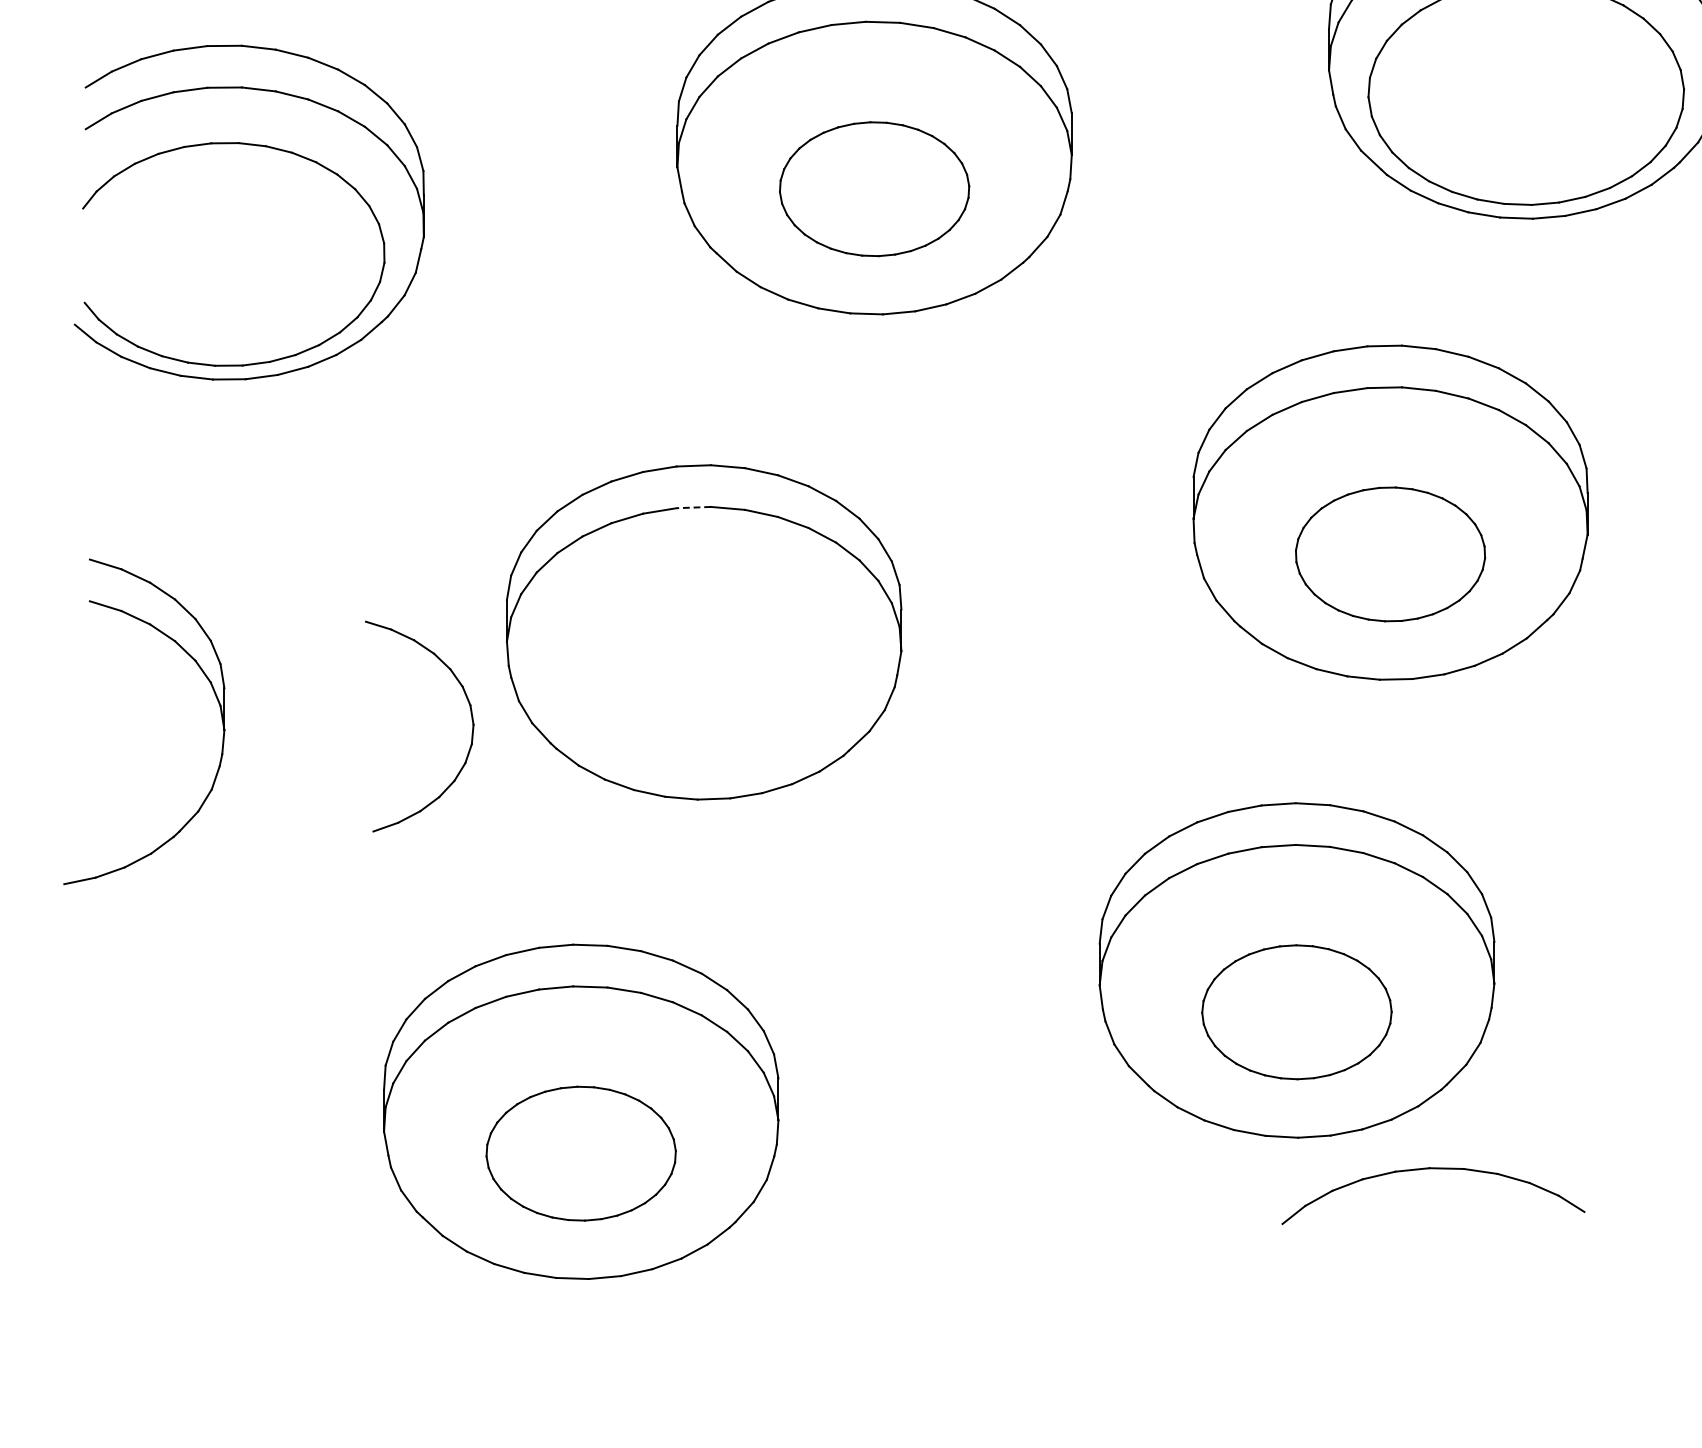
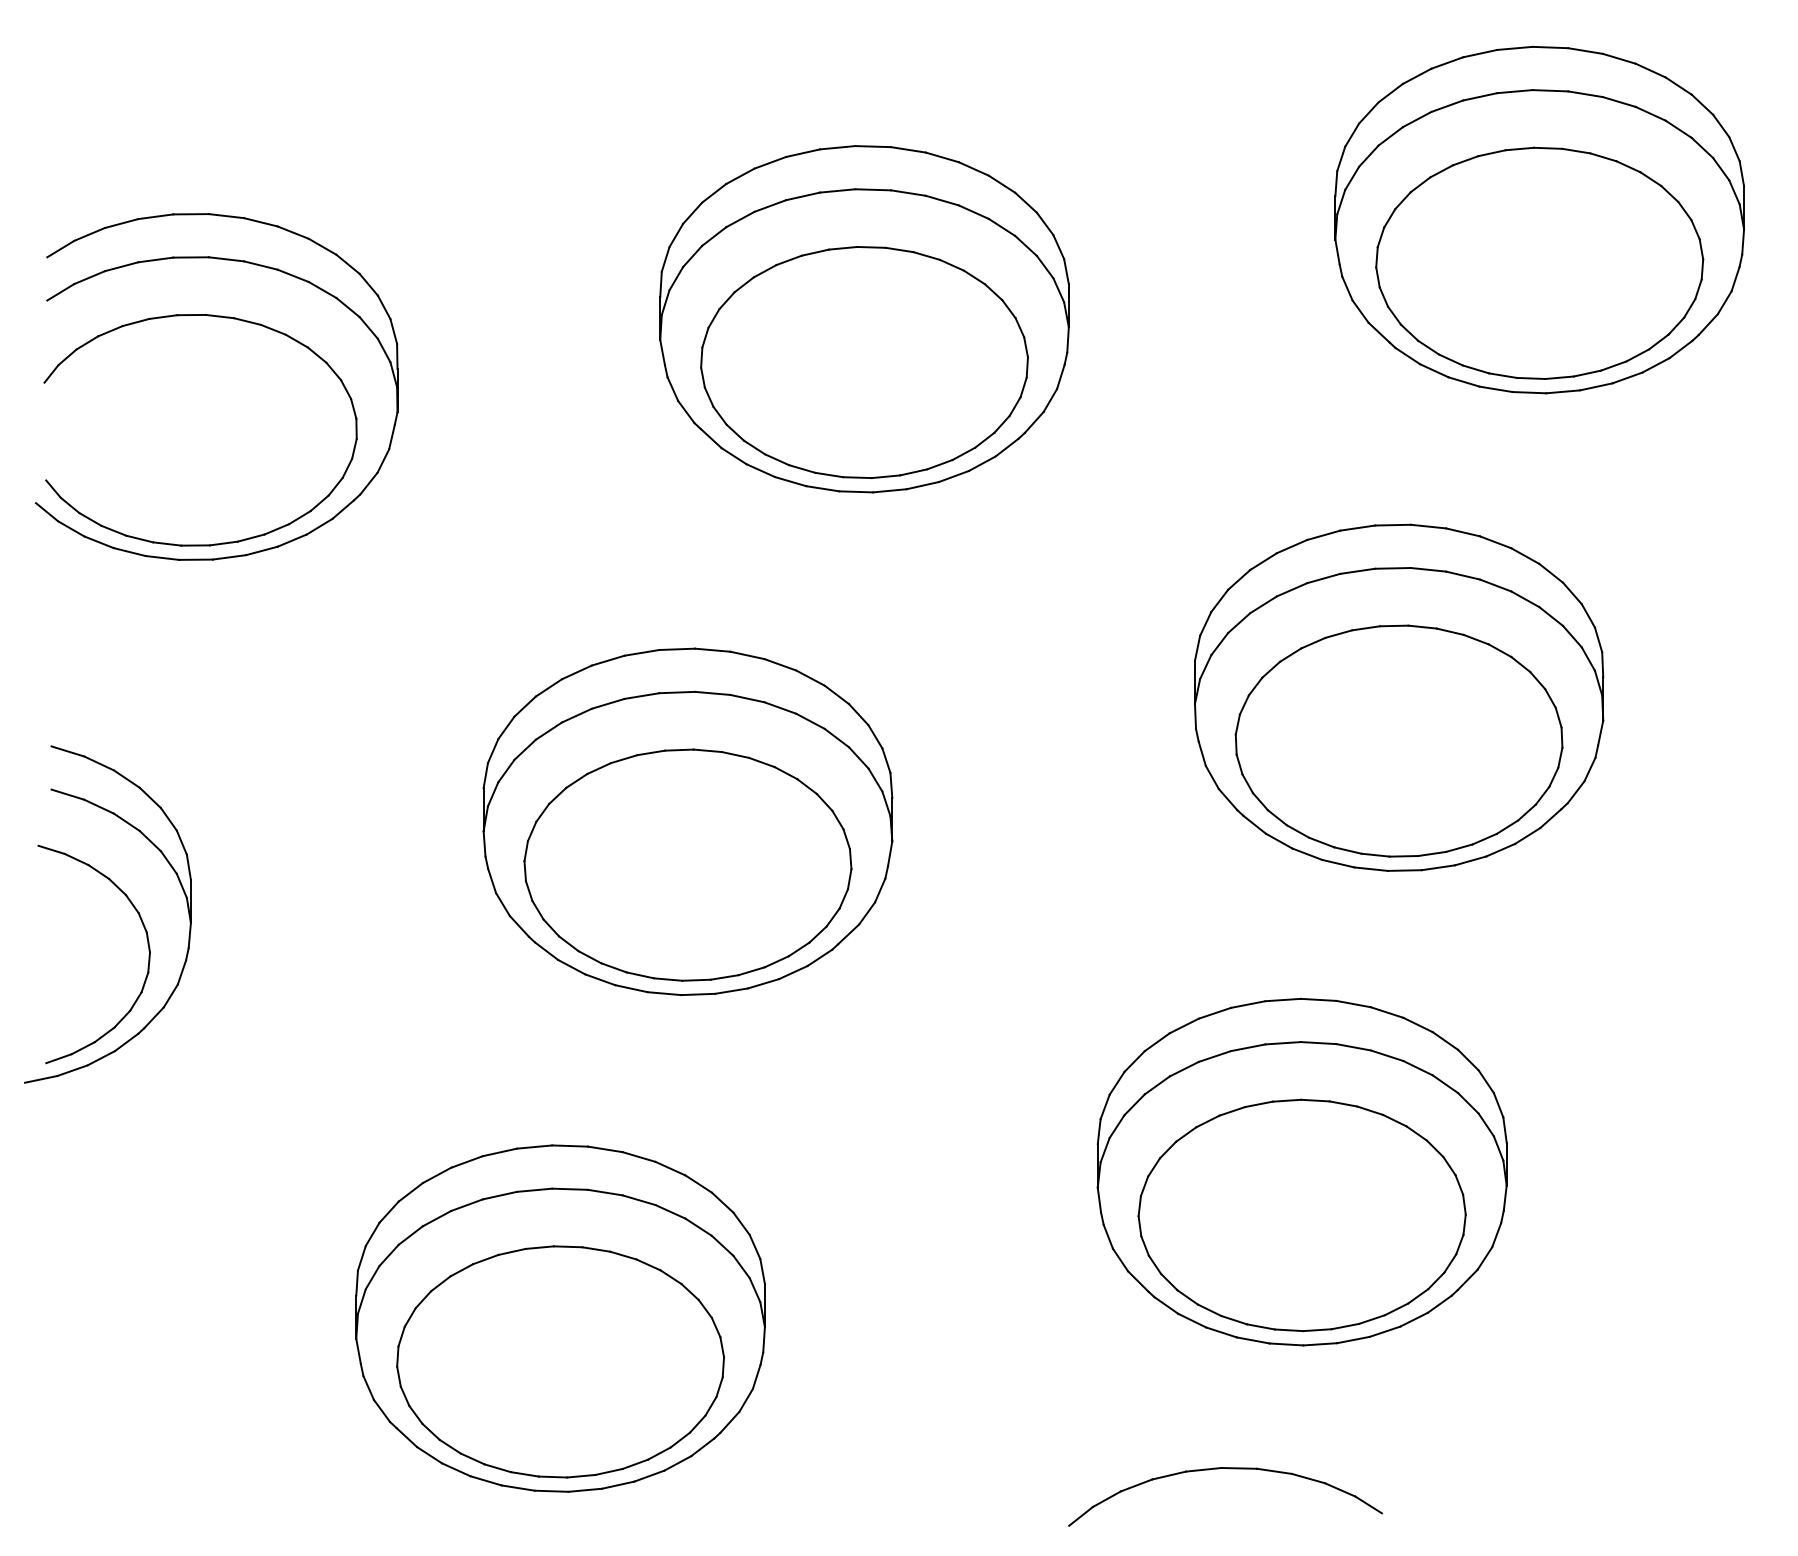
part: (874, 189) -> (864, 362), size x1.67
line: (694, 507) -> (677, 692), dashed -> solid
part: (1389, 553) -> (1398, 740), size x1.67
part: (703, 673) -> (687, 864), added
part: (471, 716) -> (147, 944), moved
part: (1296, 1012) -> (1301, 1215), size x1.67
part: (581, 1153) -> (560, 1361), size x1.67
part: (1437, 1169) -> (1229, 1469), moved

